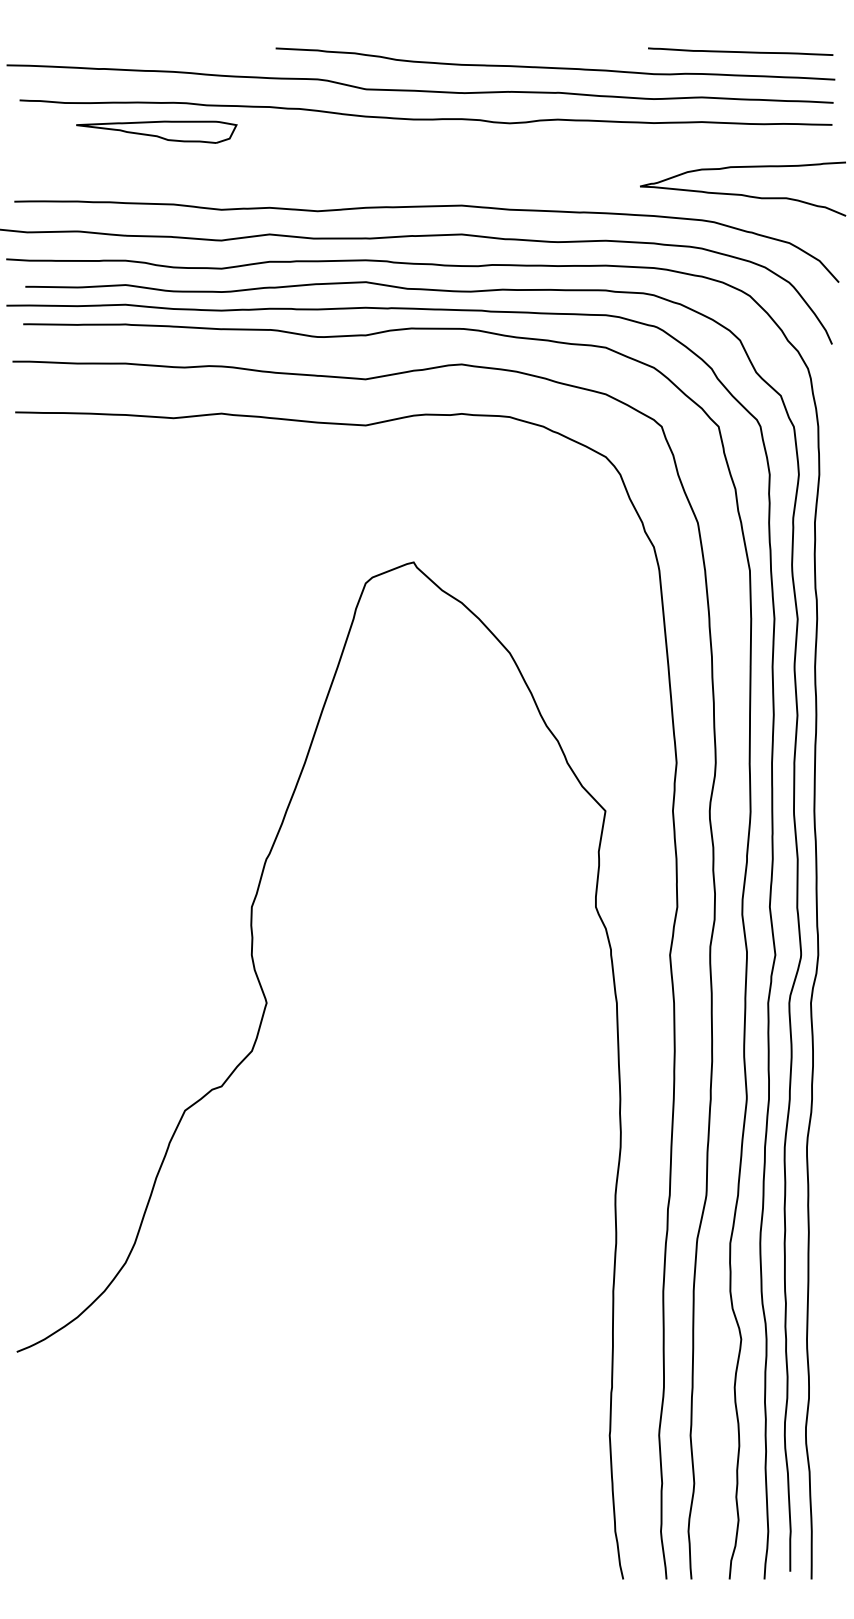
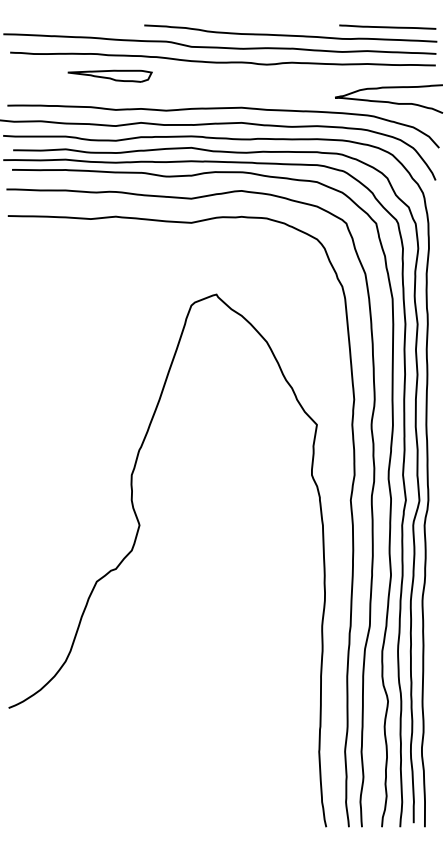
part: (155, 130) -> (109, 75), moved

